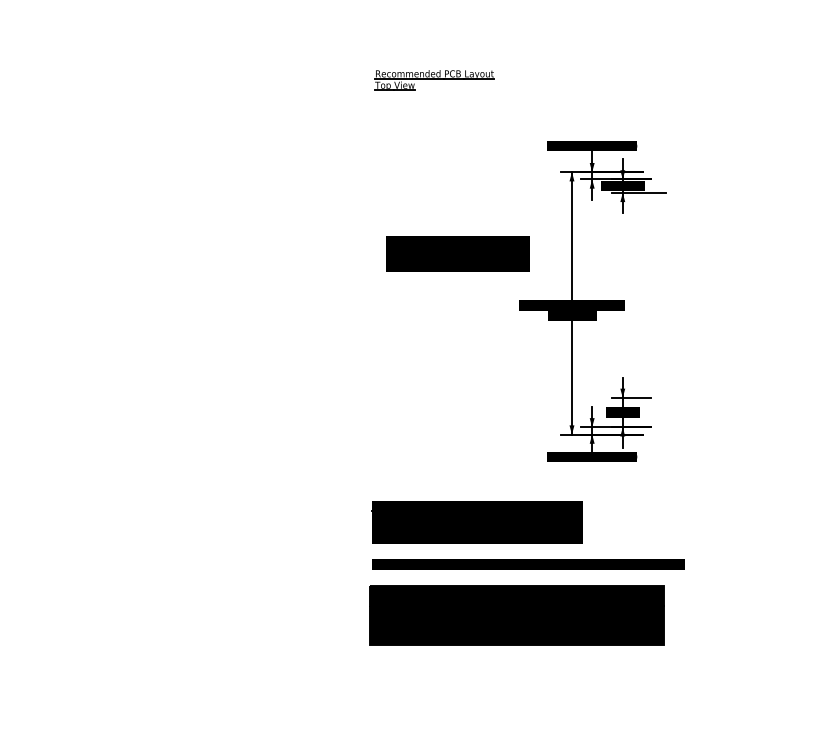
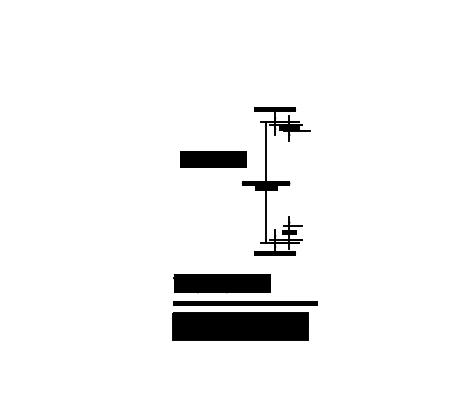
part: (434, 80) -> (202, 79), removed

